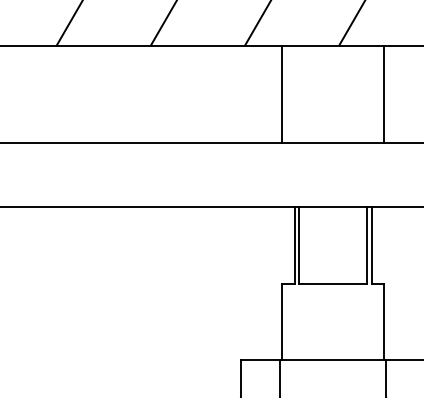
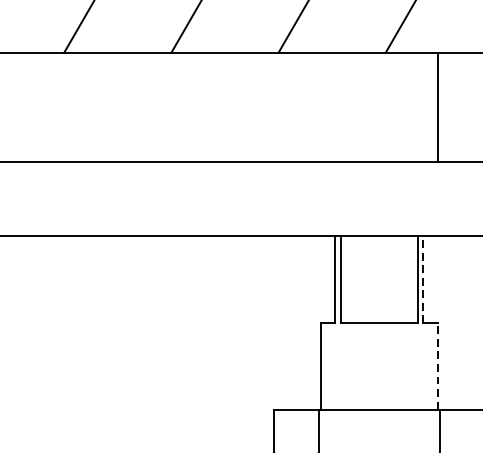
line: (281, 94) -> (320, 107), removed
line: (371, 245) -> (423, 279), solid -> dashed
line: (384, 321) -> (437, 365), solid -> dashed

